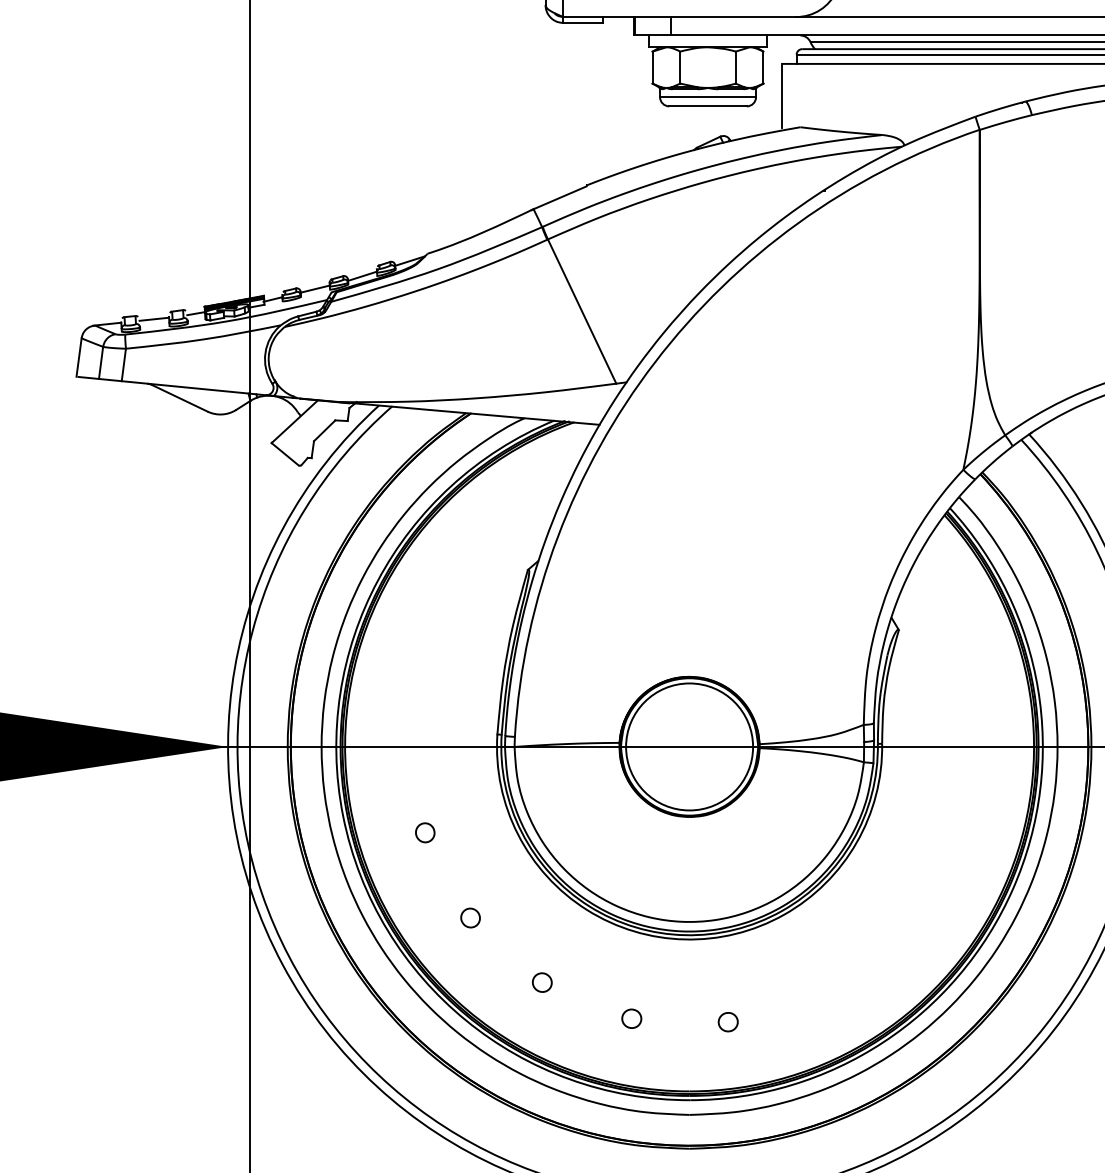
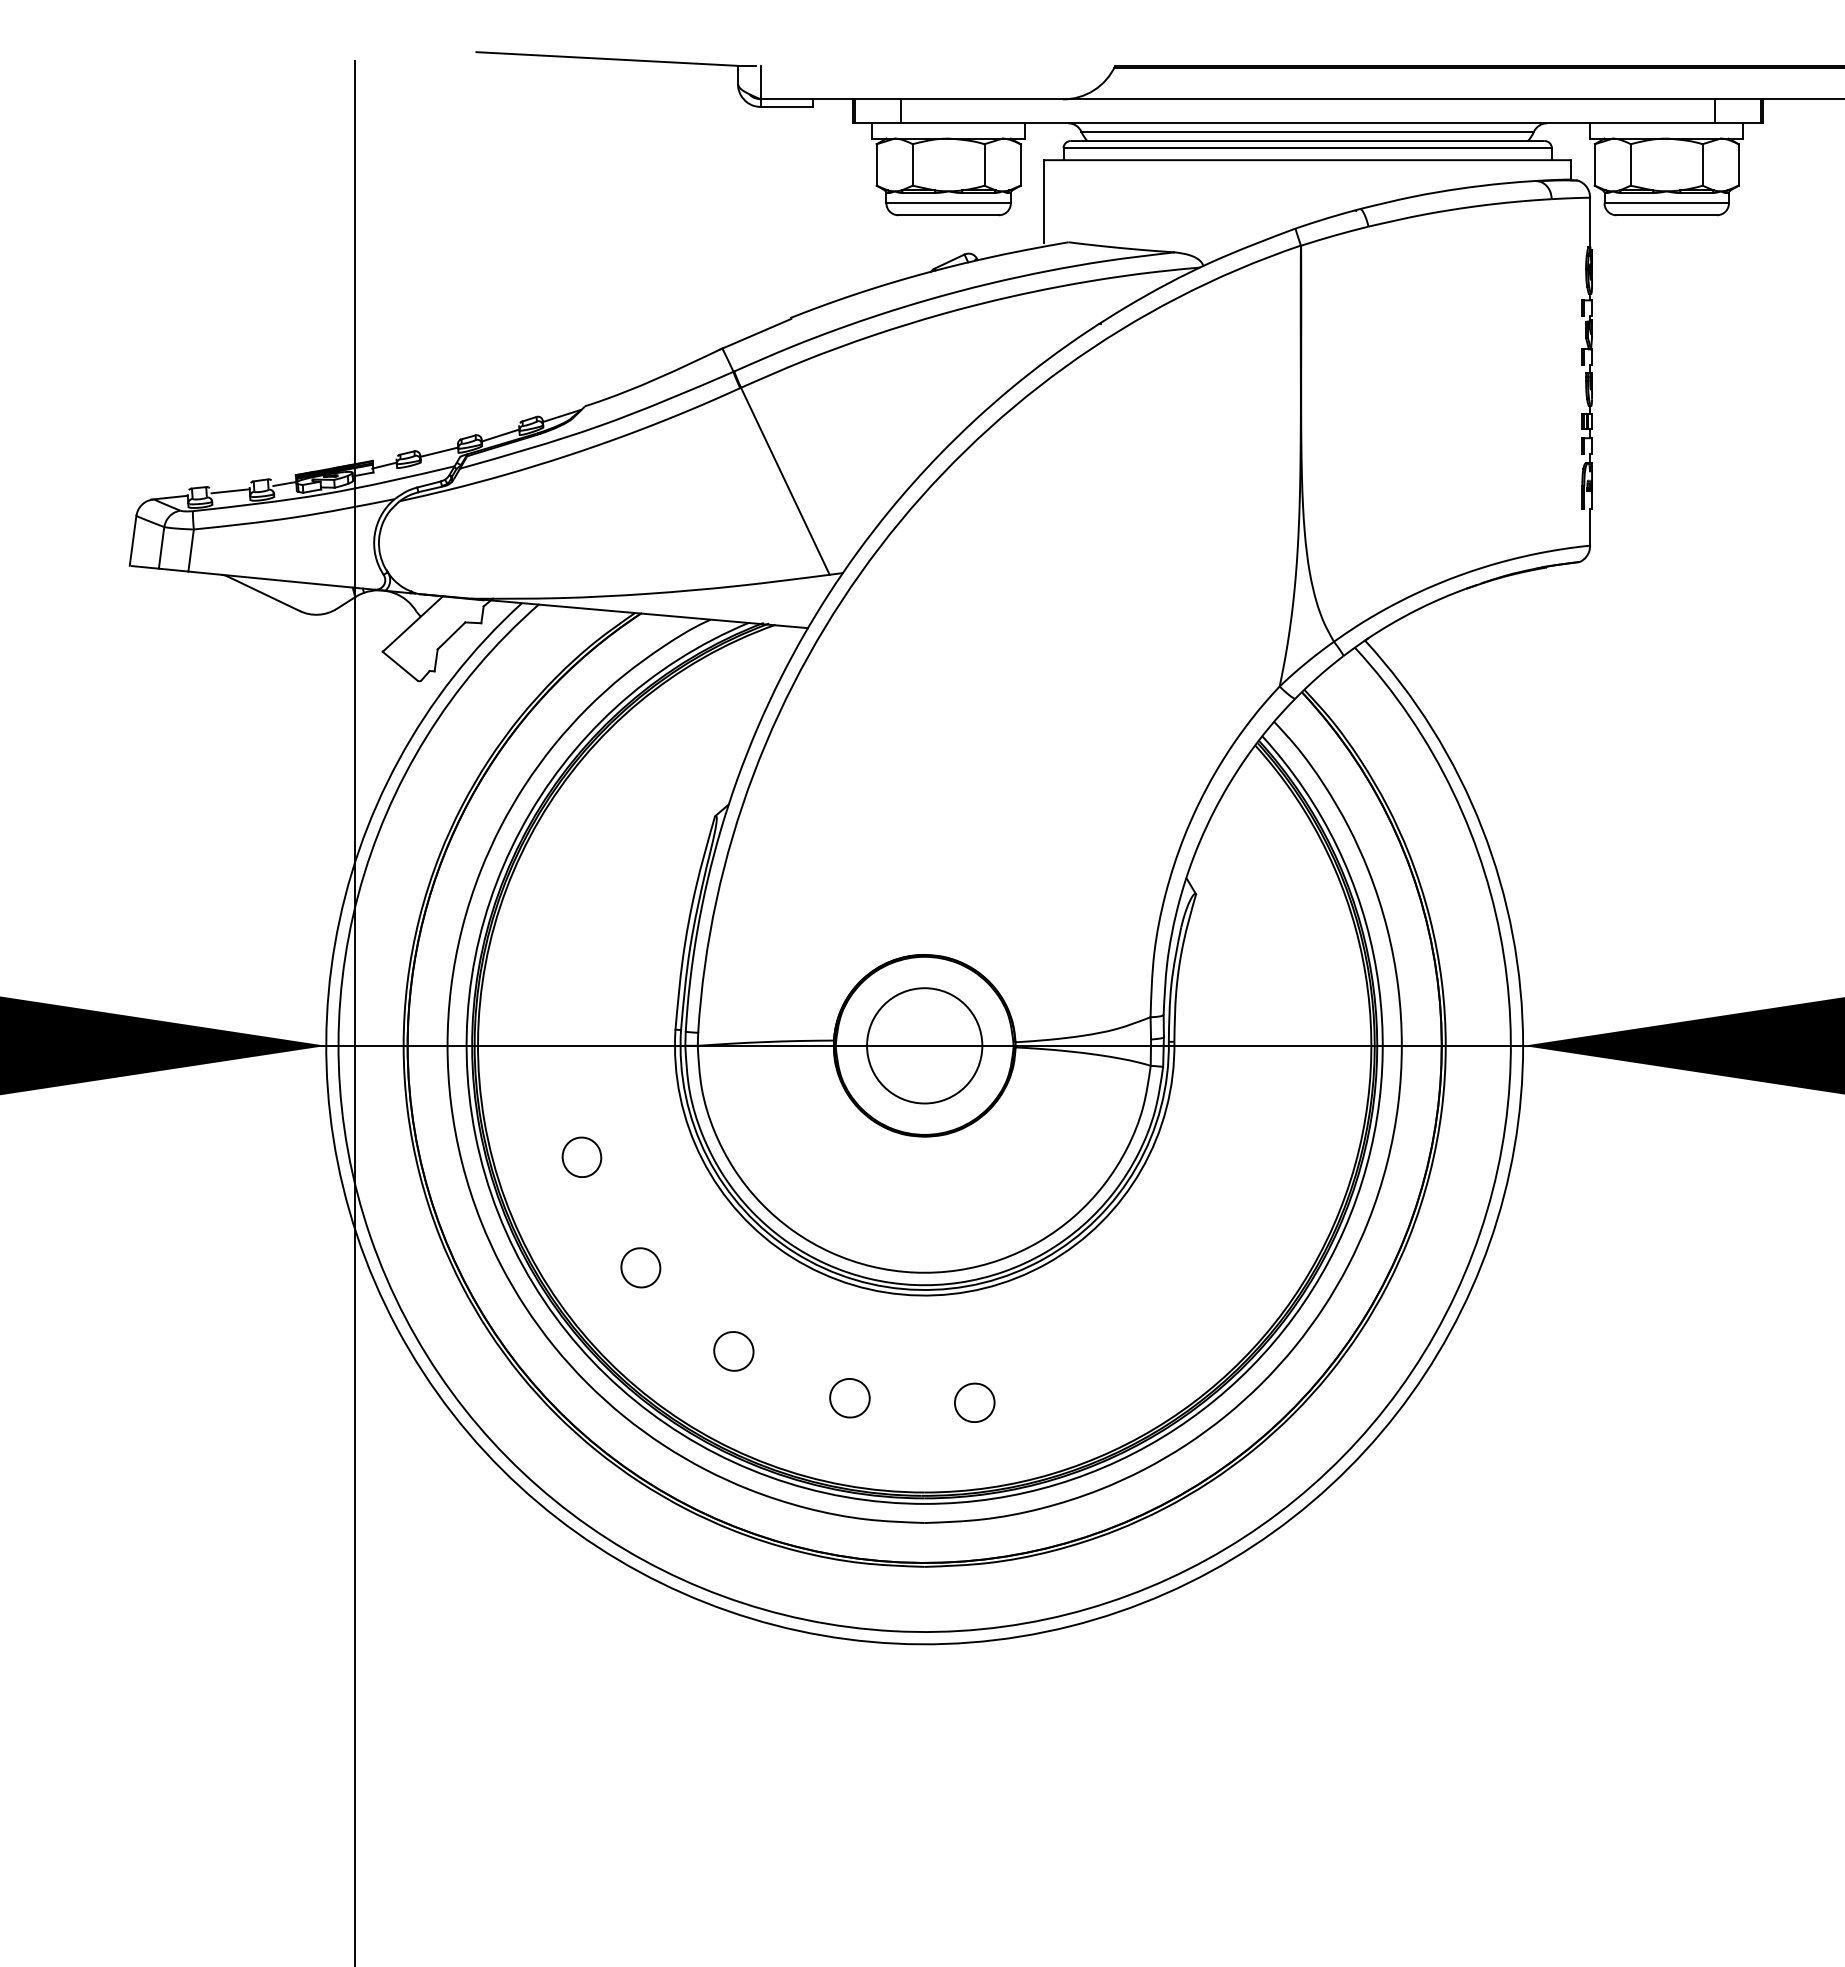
circle: (689, 746) -> (924, 1045), size x0.7
part: (424, 832) -> (581, 1156), size x1.6
part: (470, 917) -> (640, 1267), size x1.6
part: (542, 982) -> (733, 1351), size x1.6
part: (631, 1018) -> (849, 1398), size x1.6
part: (727, 1022) -> (974, 1402), size x1.6

